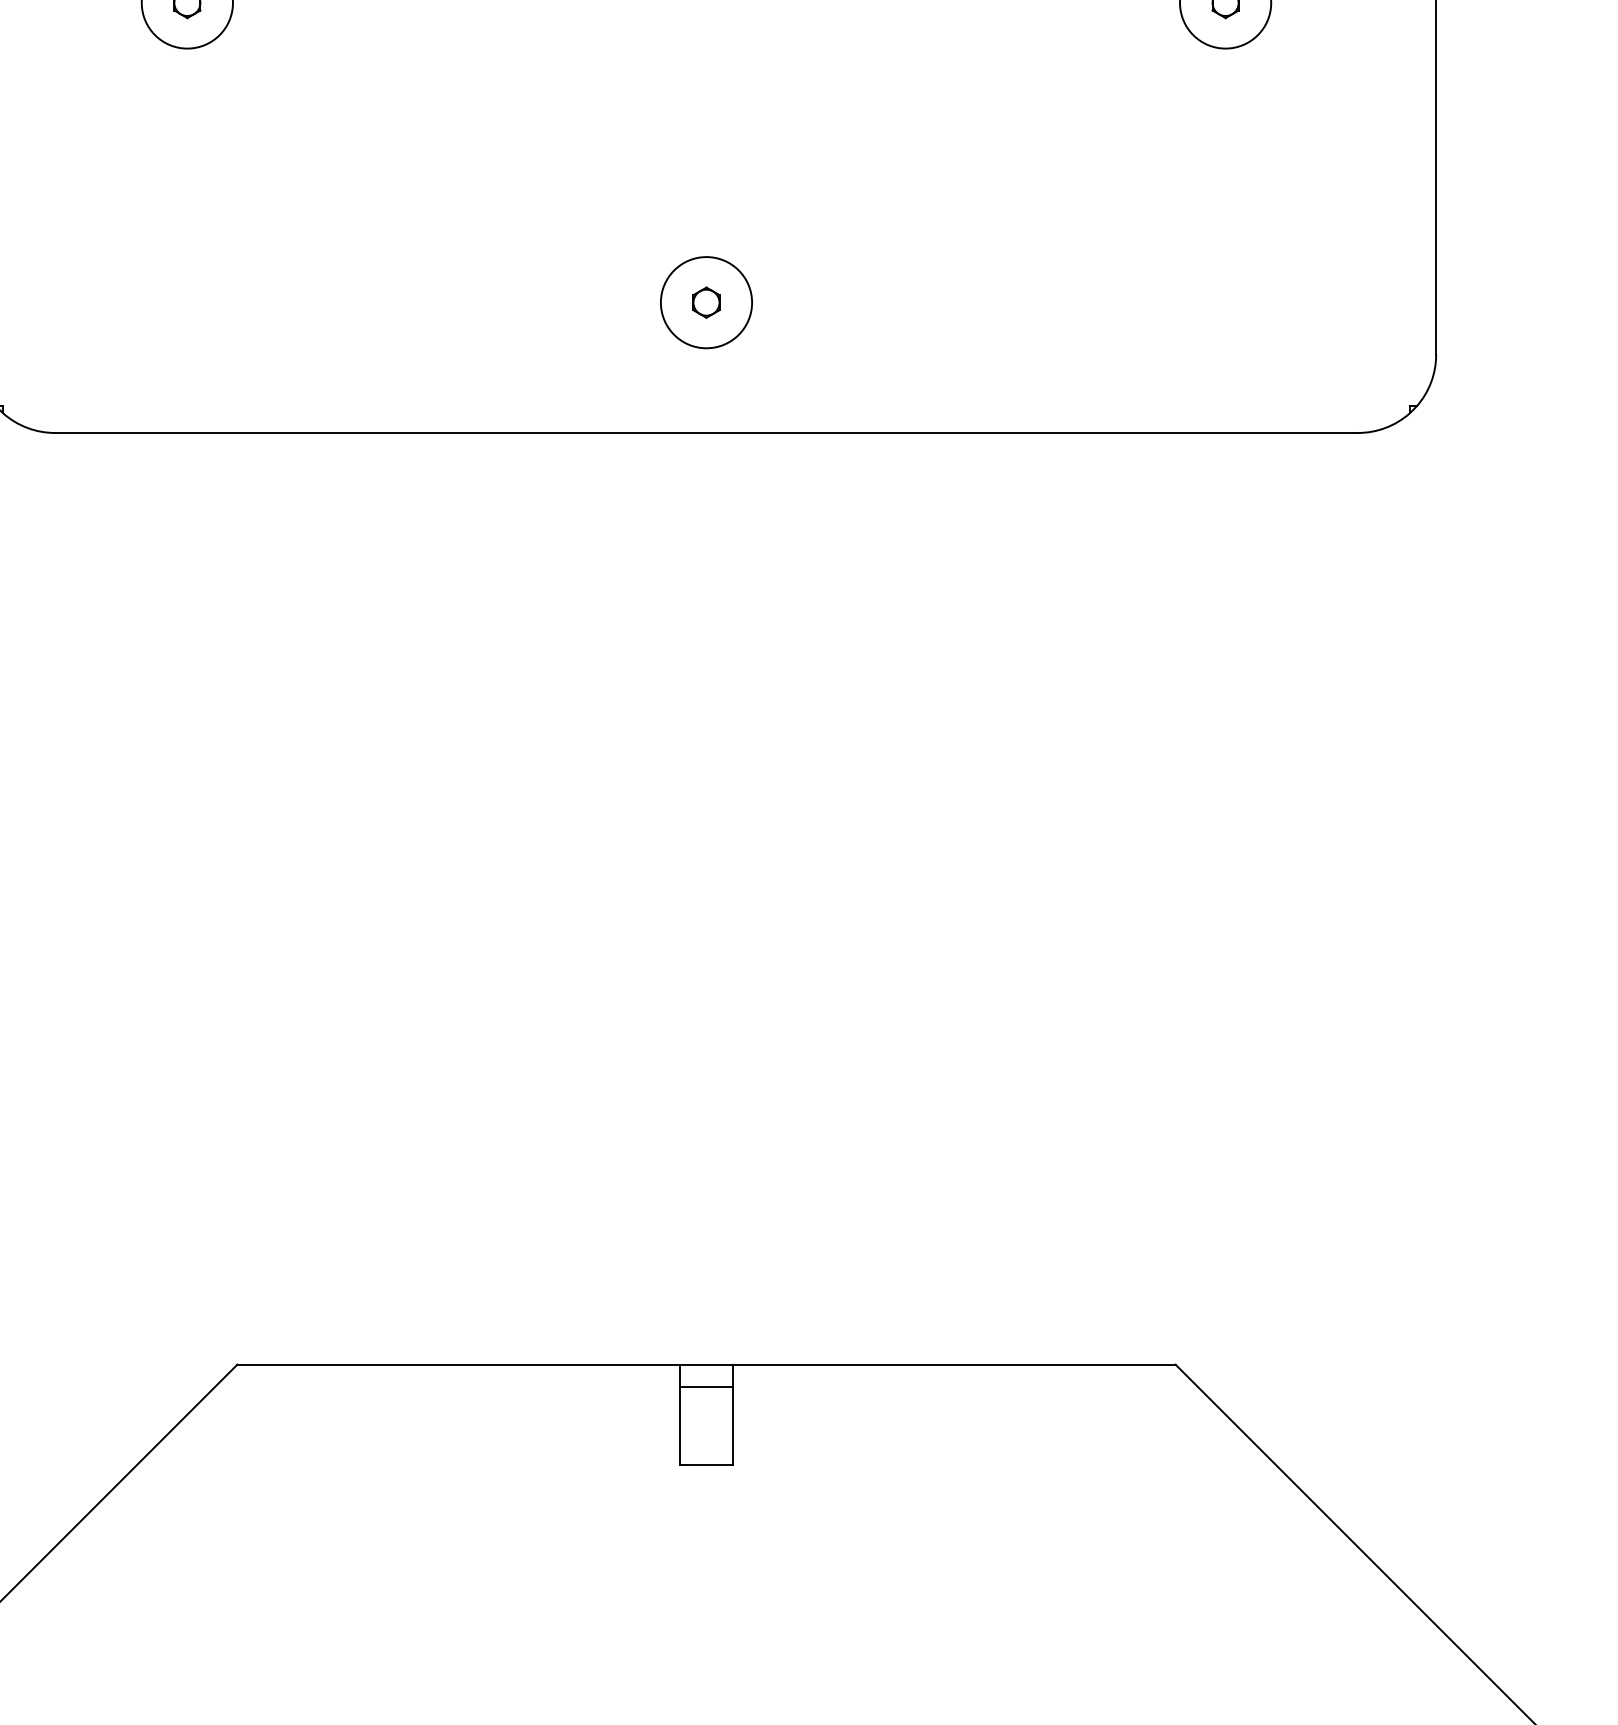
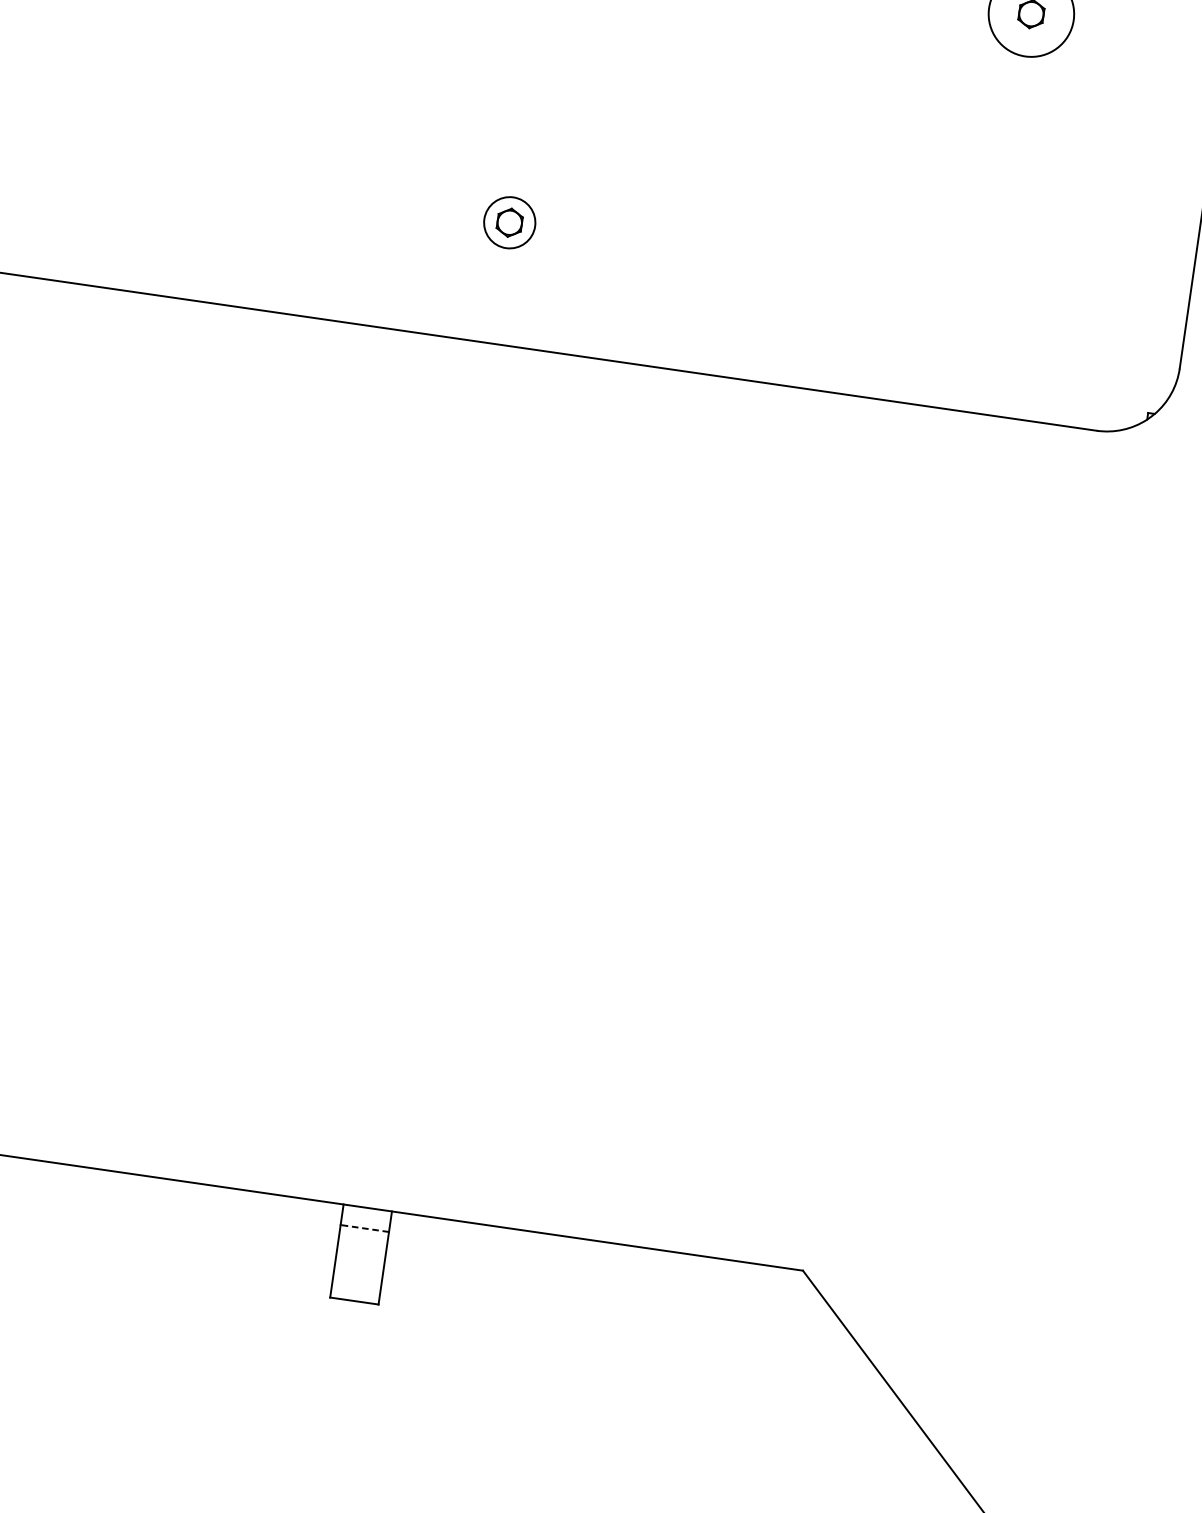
circle: (706, 302) -> (509, 222), size x0.6
line: (706, 1386) -> (364, 1228), solid -> dashed

